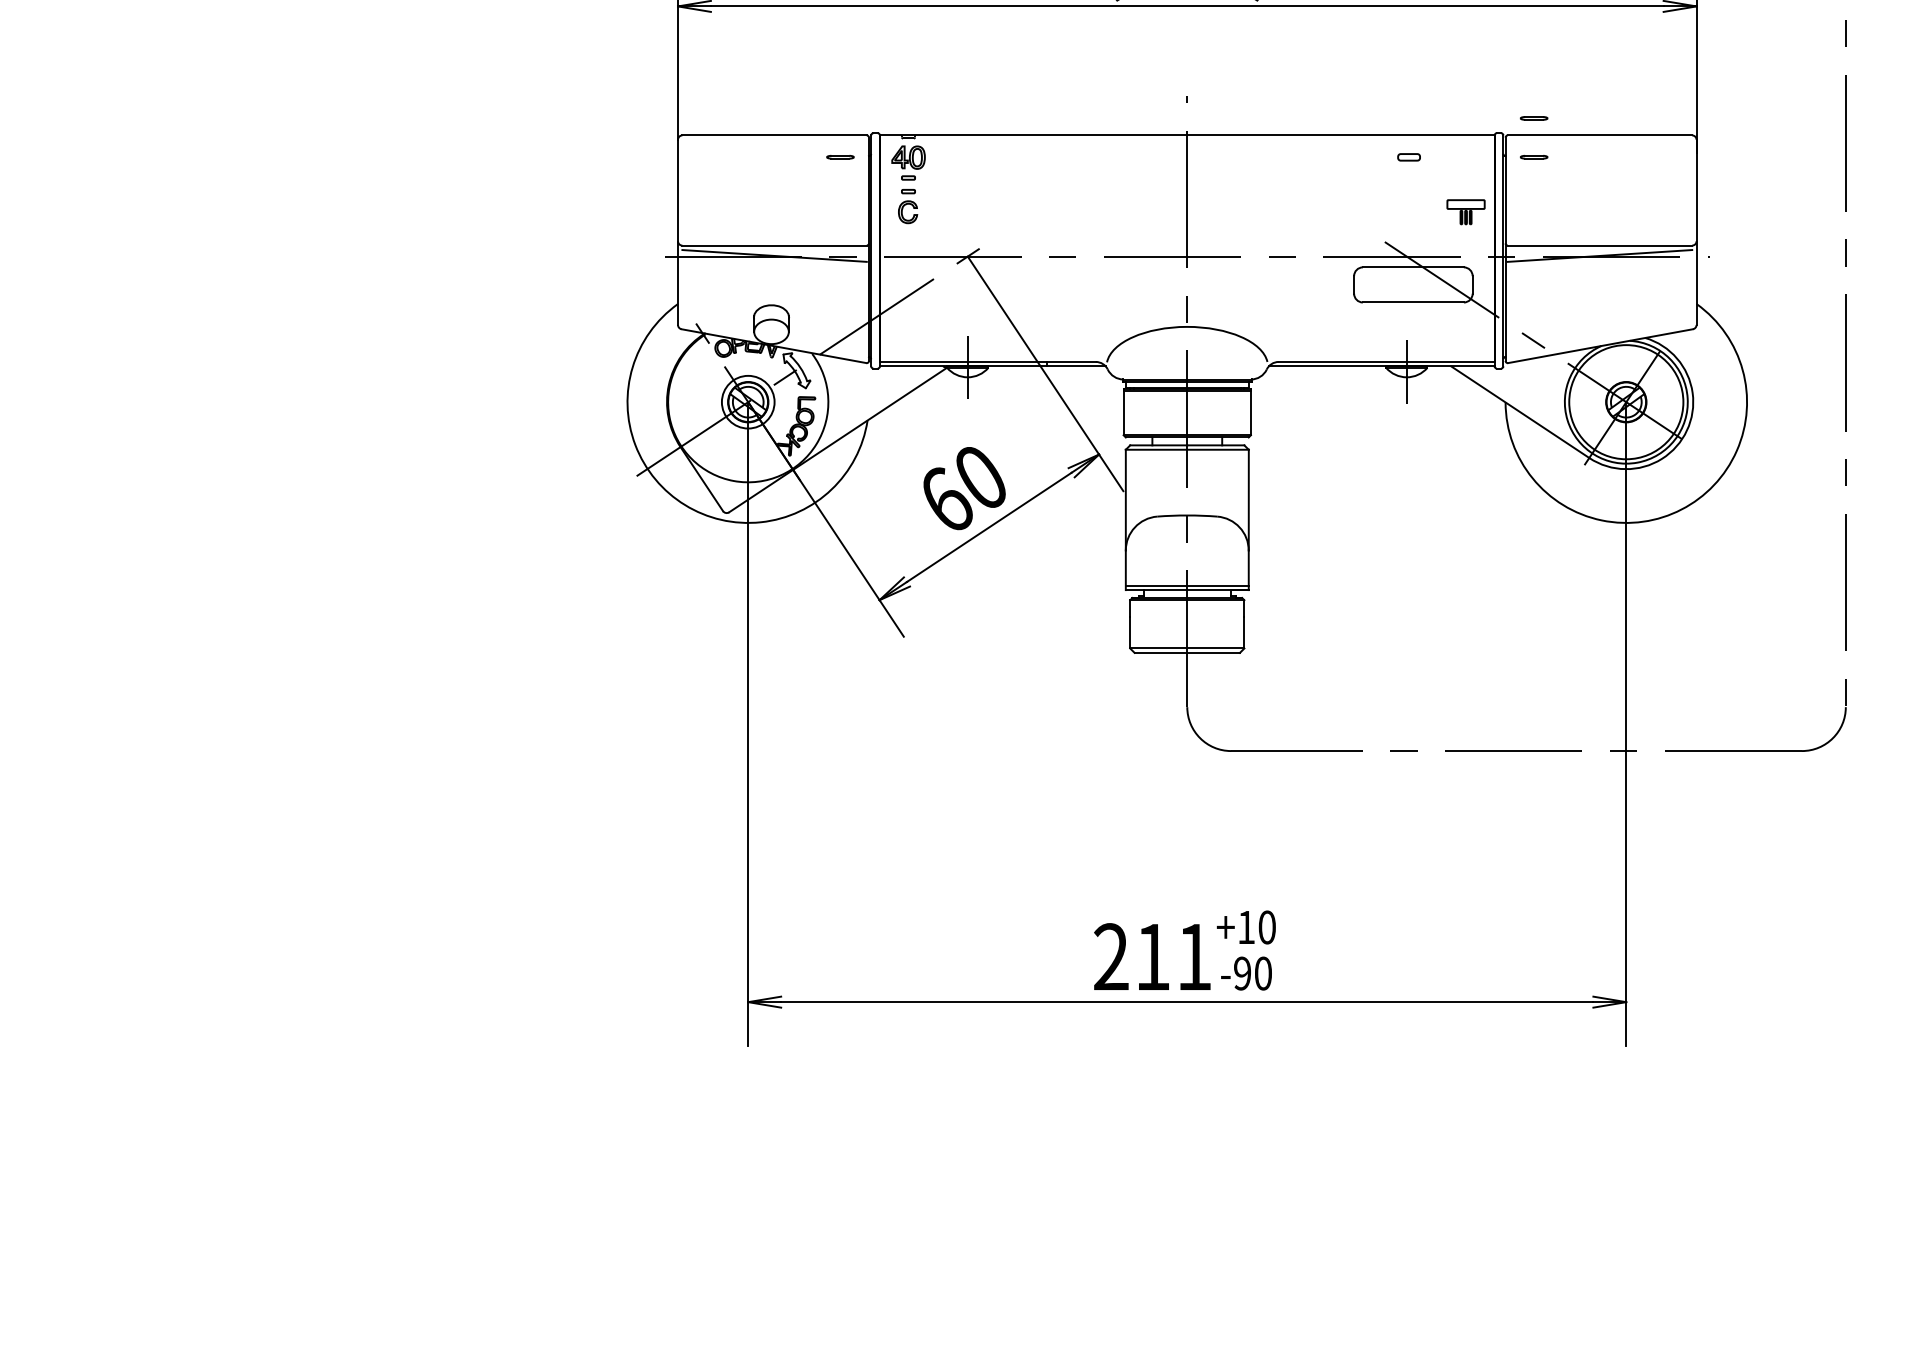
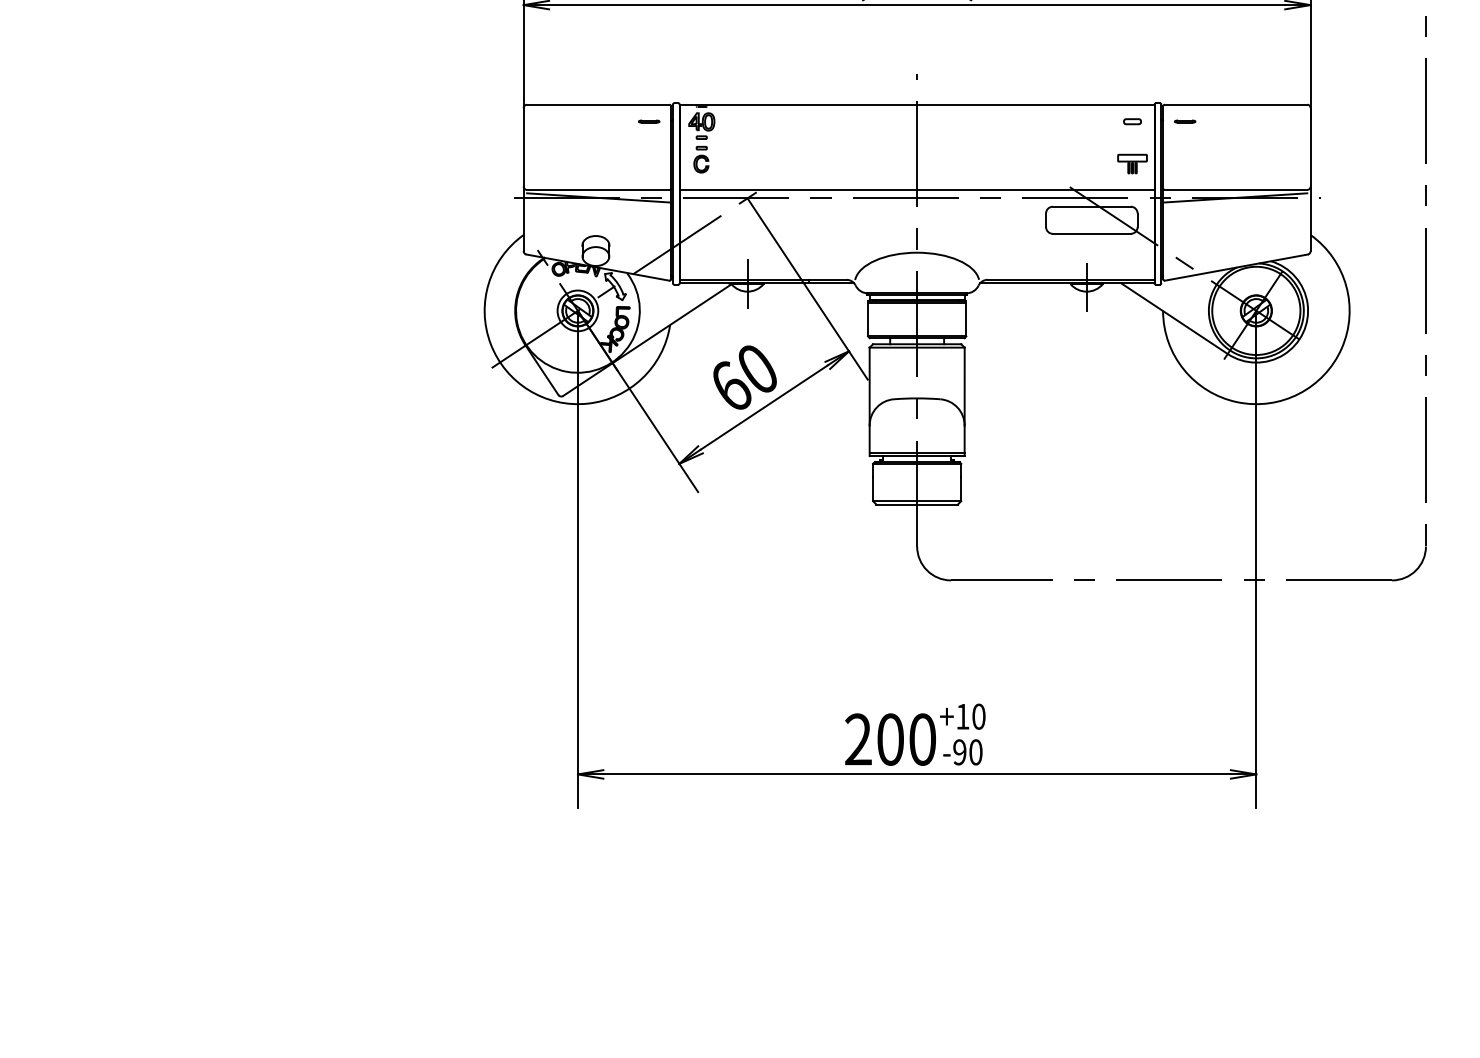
line: (1534, 118) -> (1185, 91), removed
part: (1409, 157) -> (1132, 121), moved
line: (1186, 245) -> (916, 189), added
text: (1173, 956) -> (906, 739), 211 -> 200

